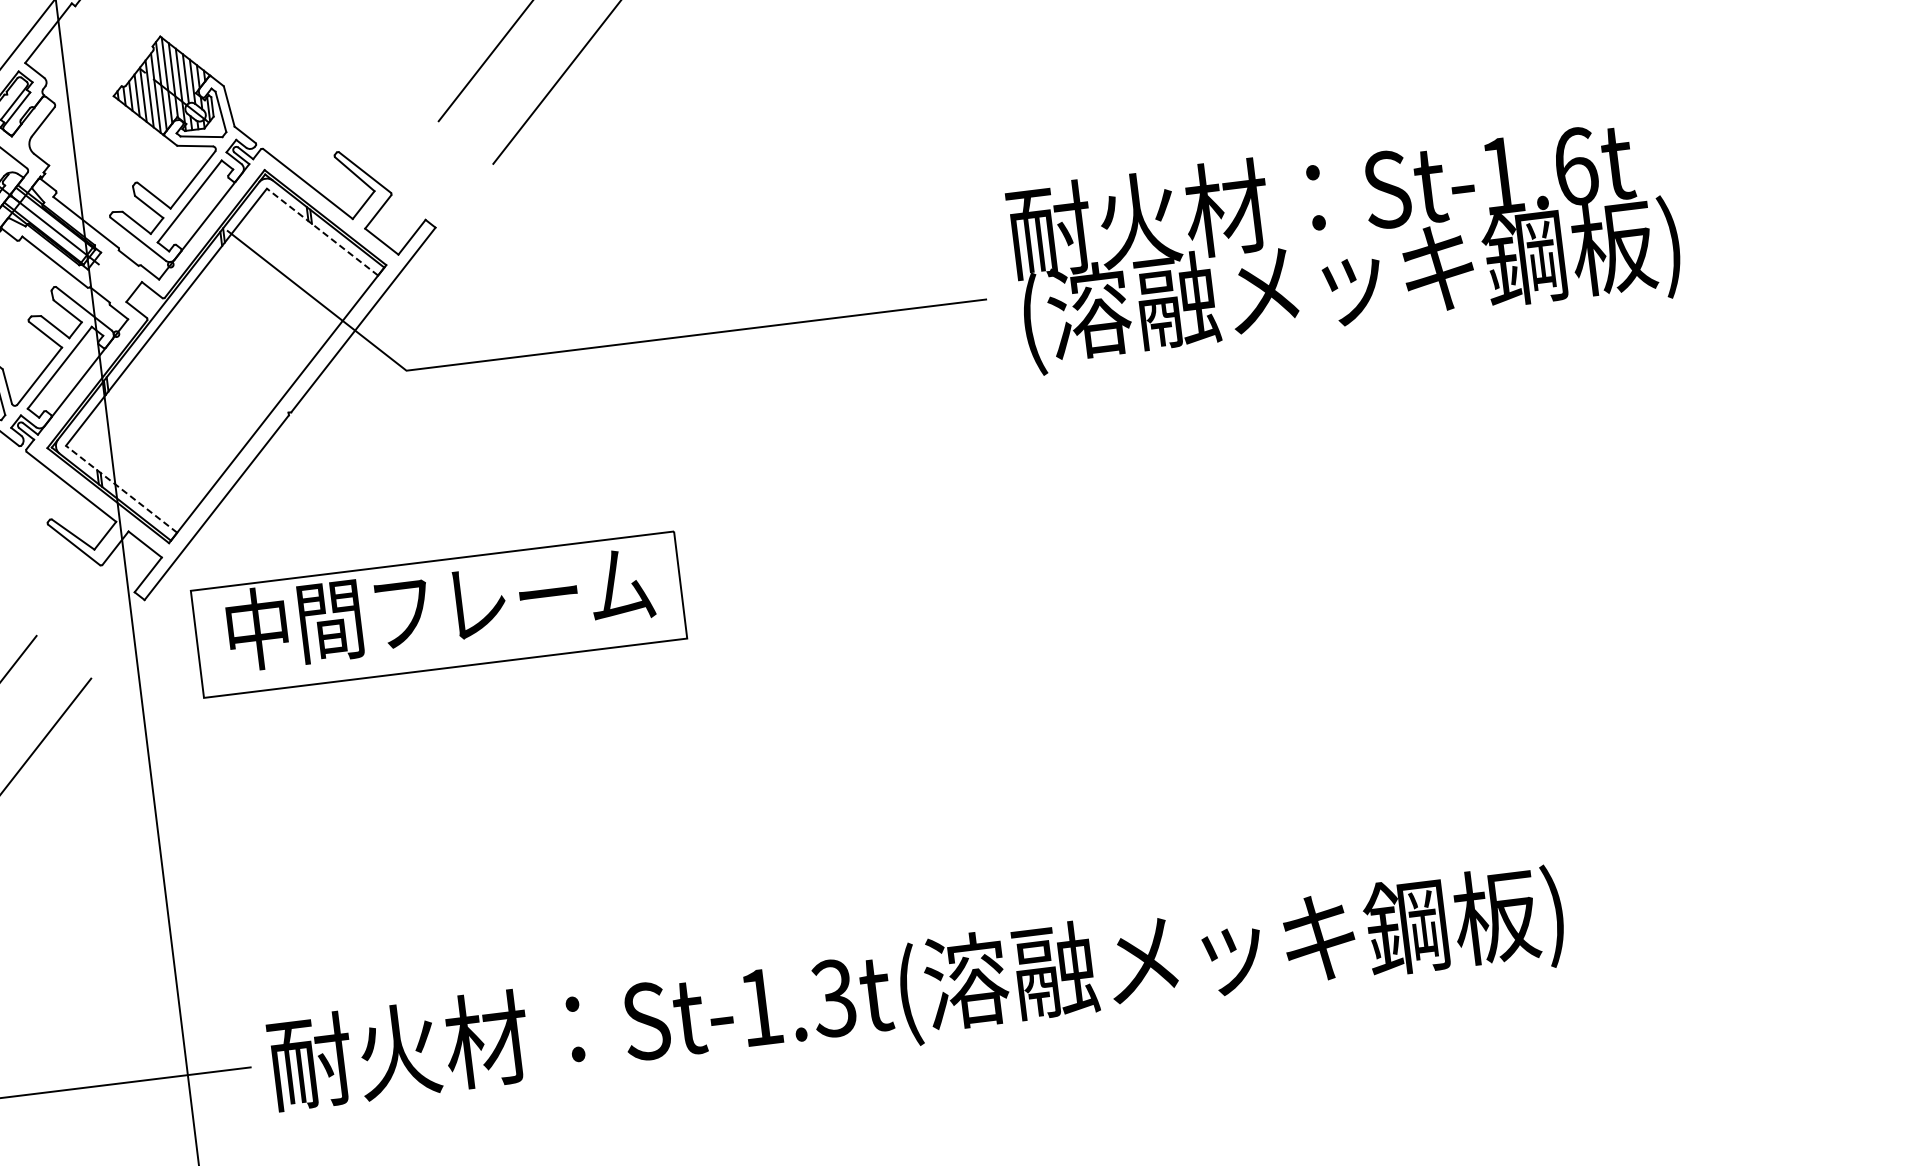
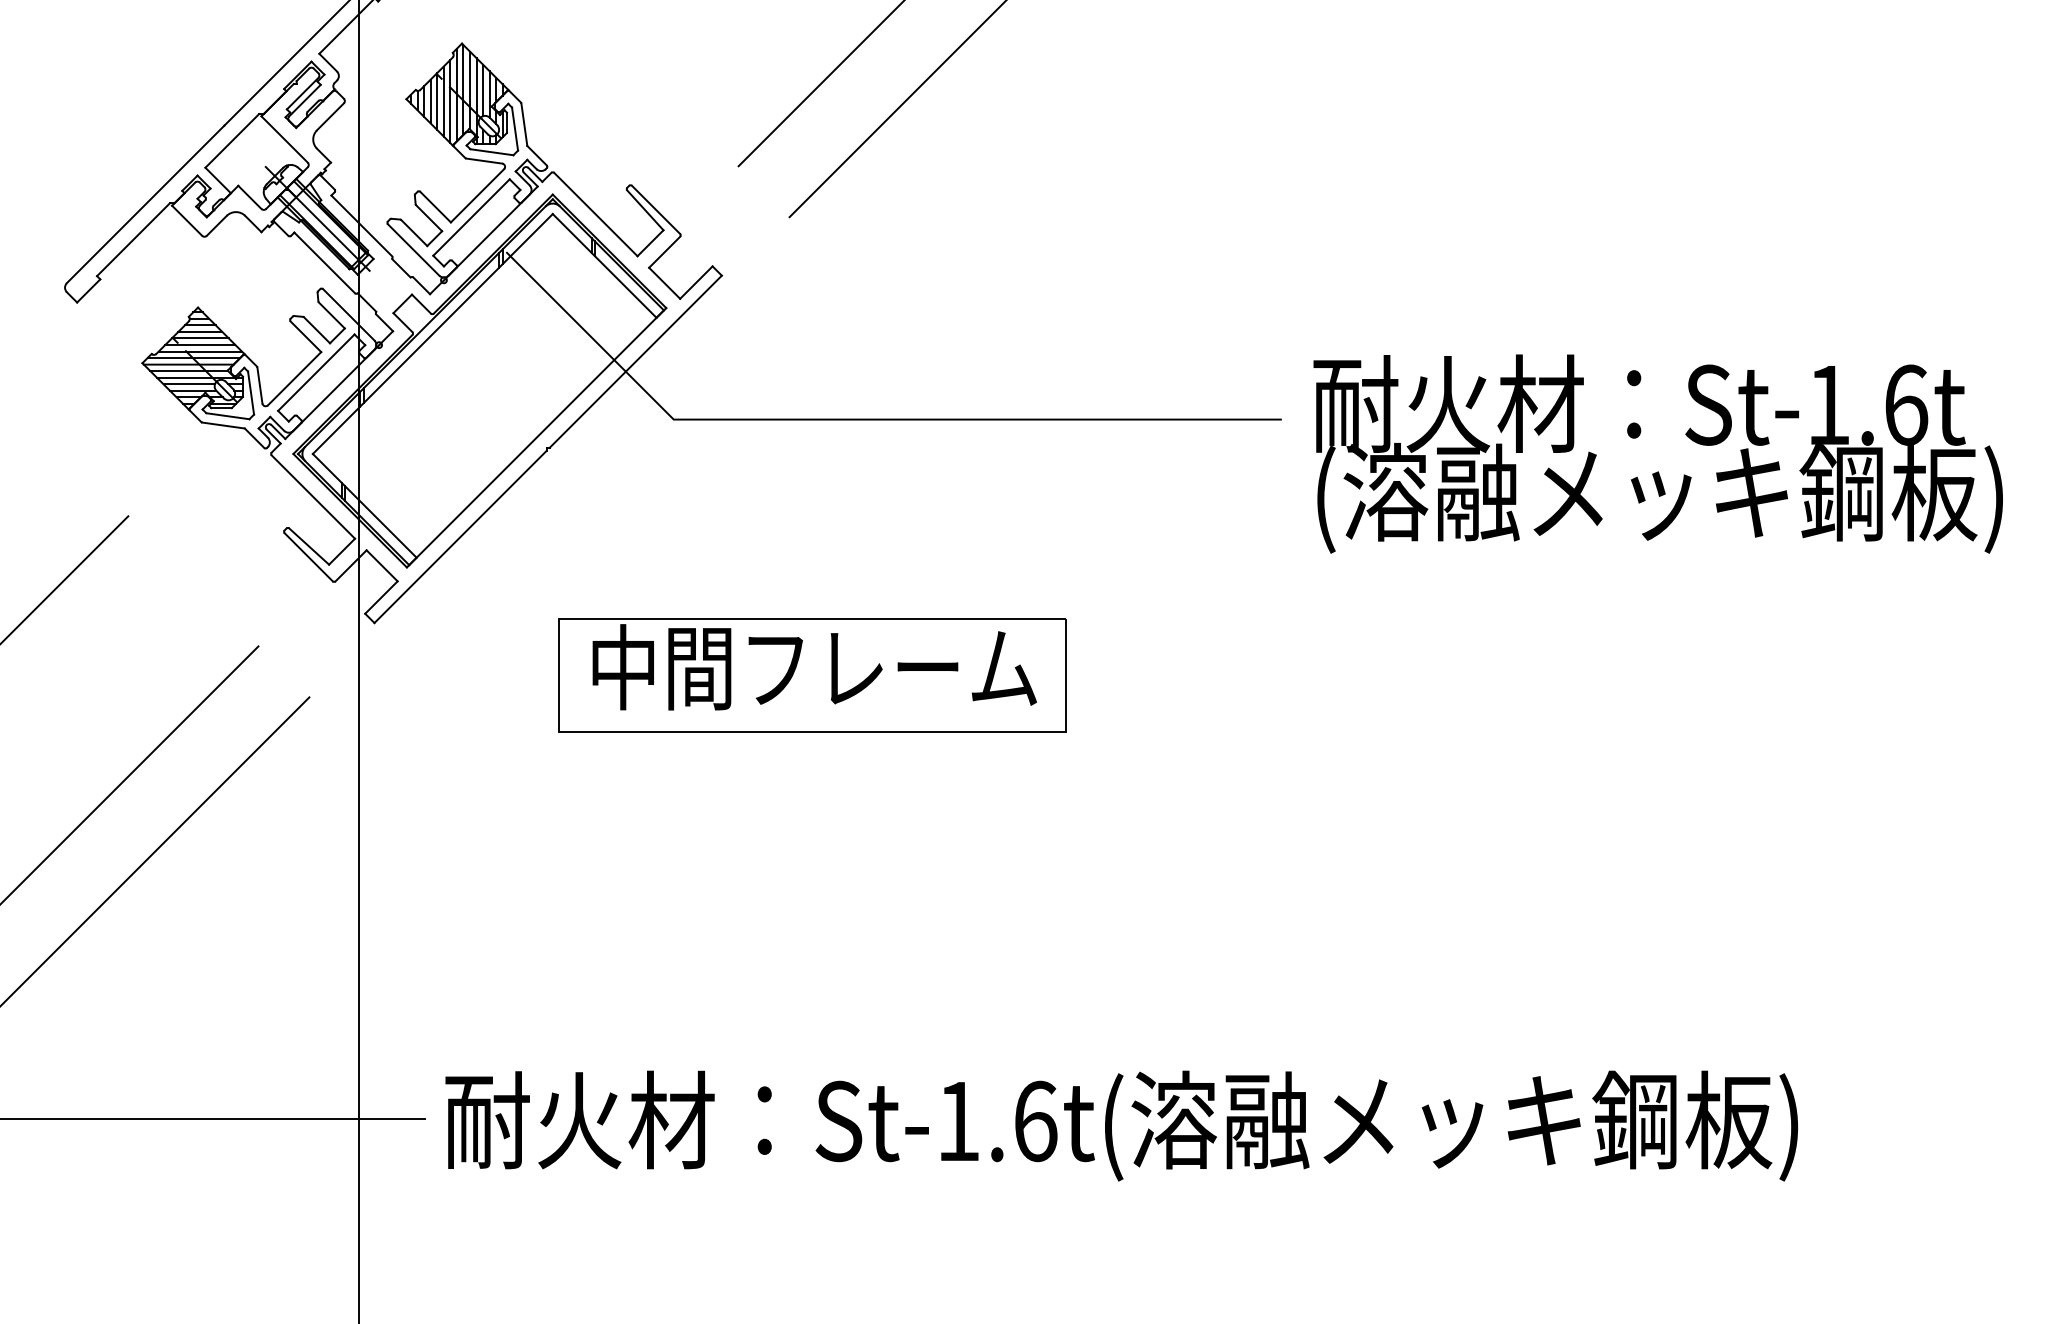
line: (322, 231) -> (604, 265), dashed -> solid
text: (1344, 241) -> (1657, 453), moved
line: (121, 488) -> (364, 505), dashed -> solid
part: (439, 614) -> (812, 675), moved
text: (834, 998) -> (1035, 1121), St-1.3t( -> St-1.6t(

